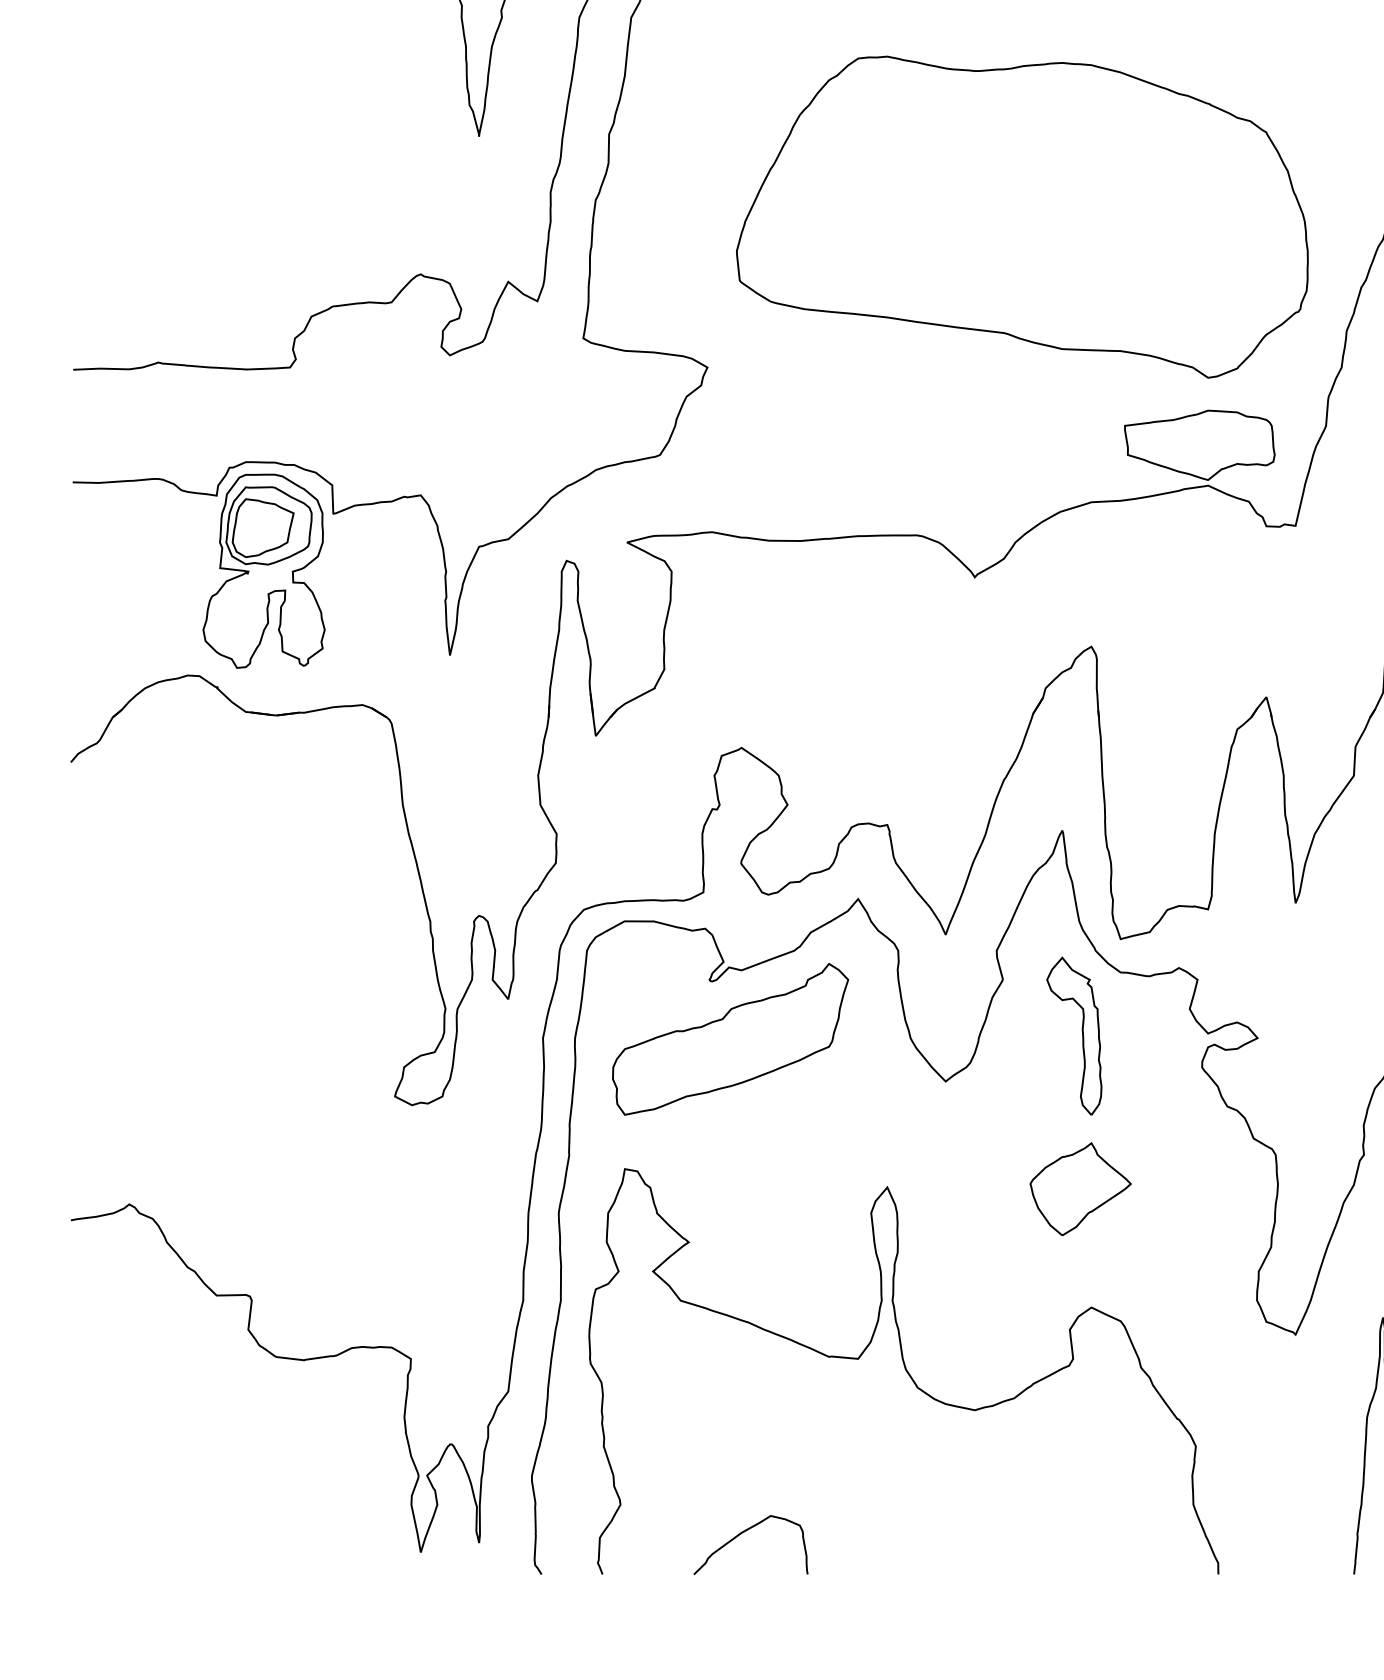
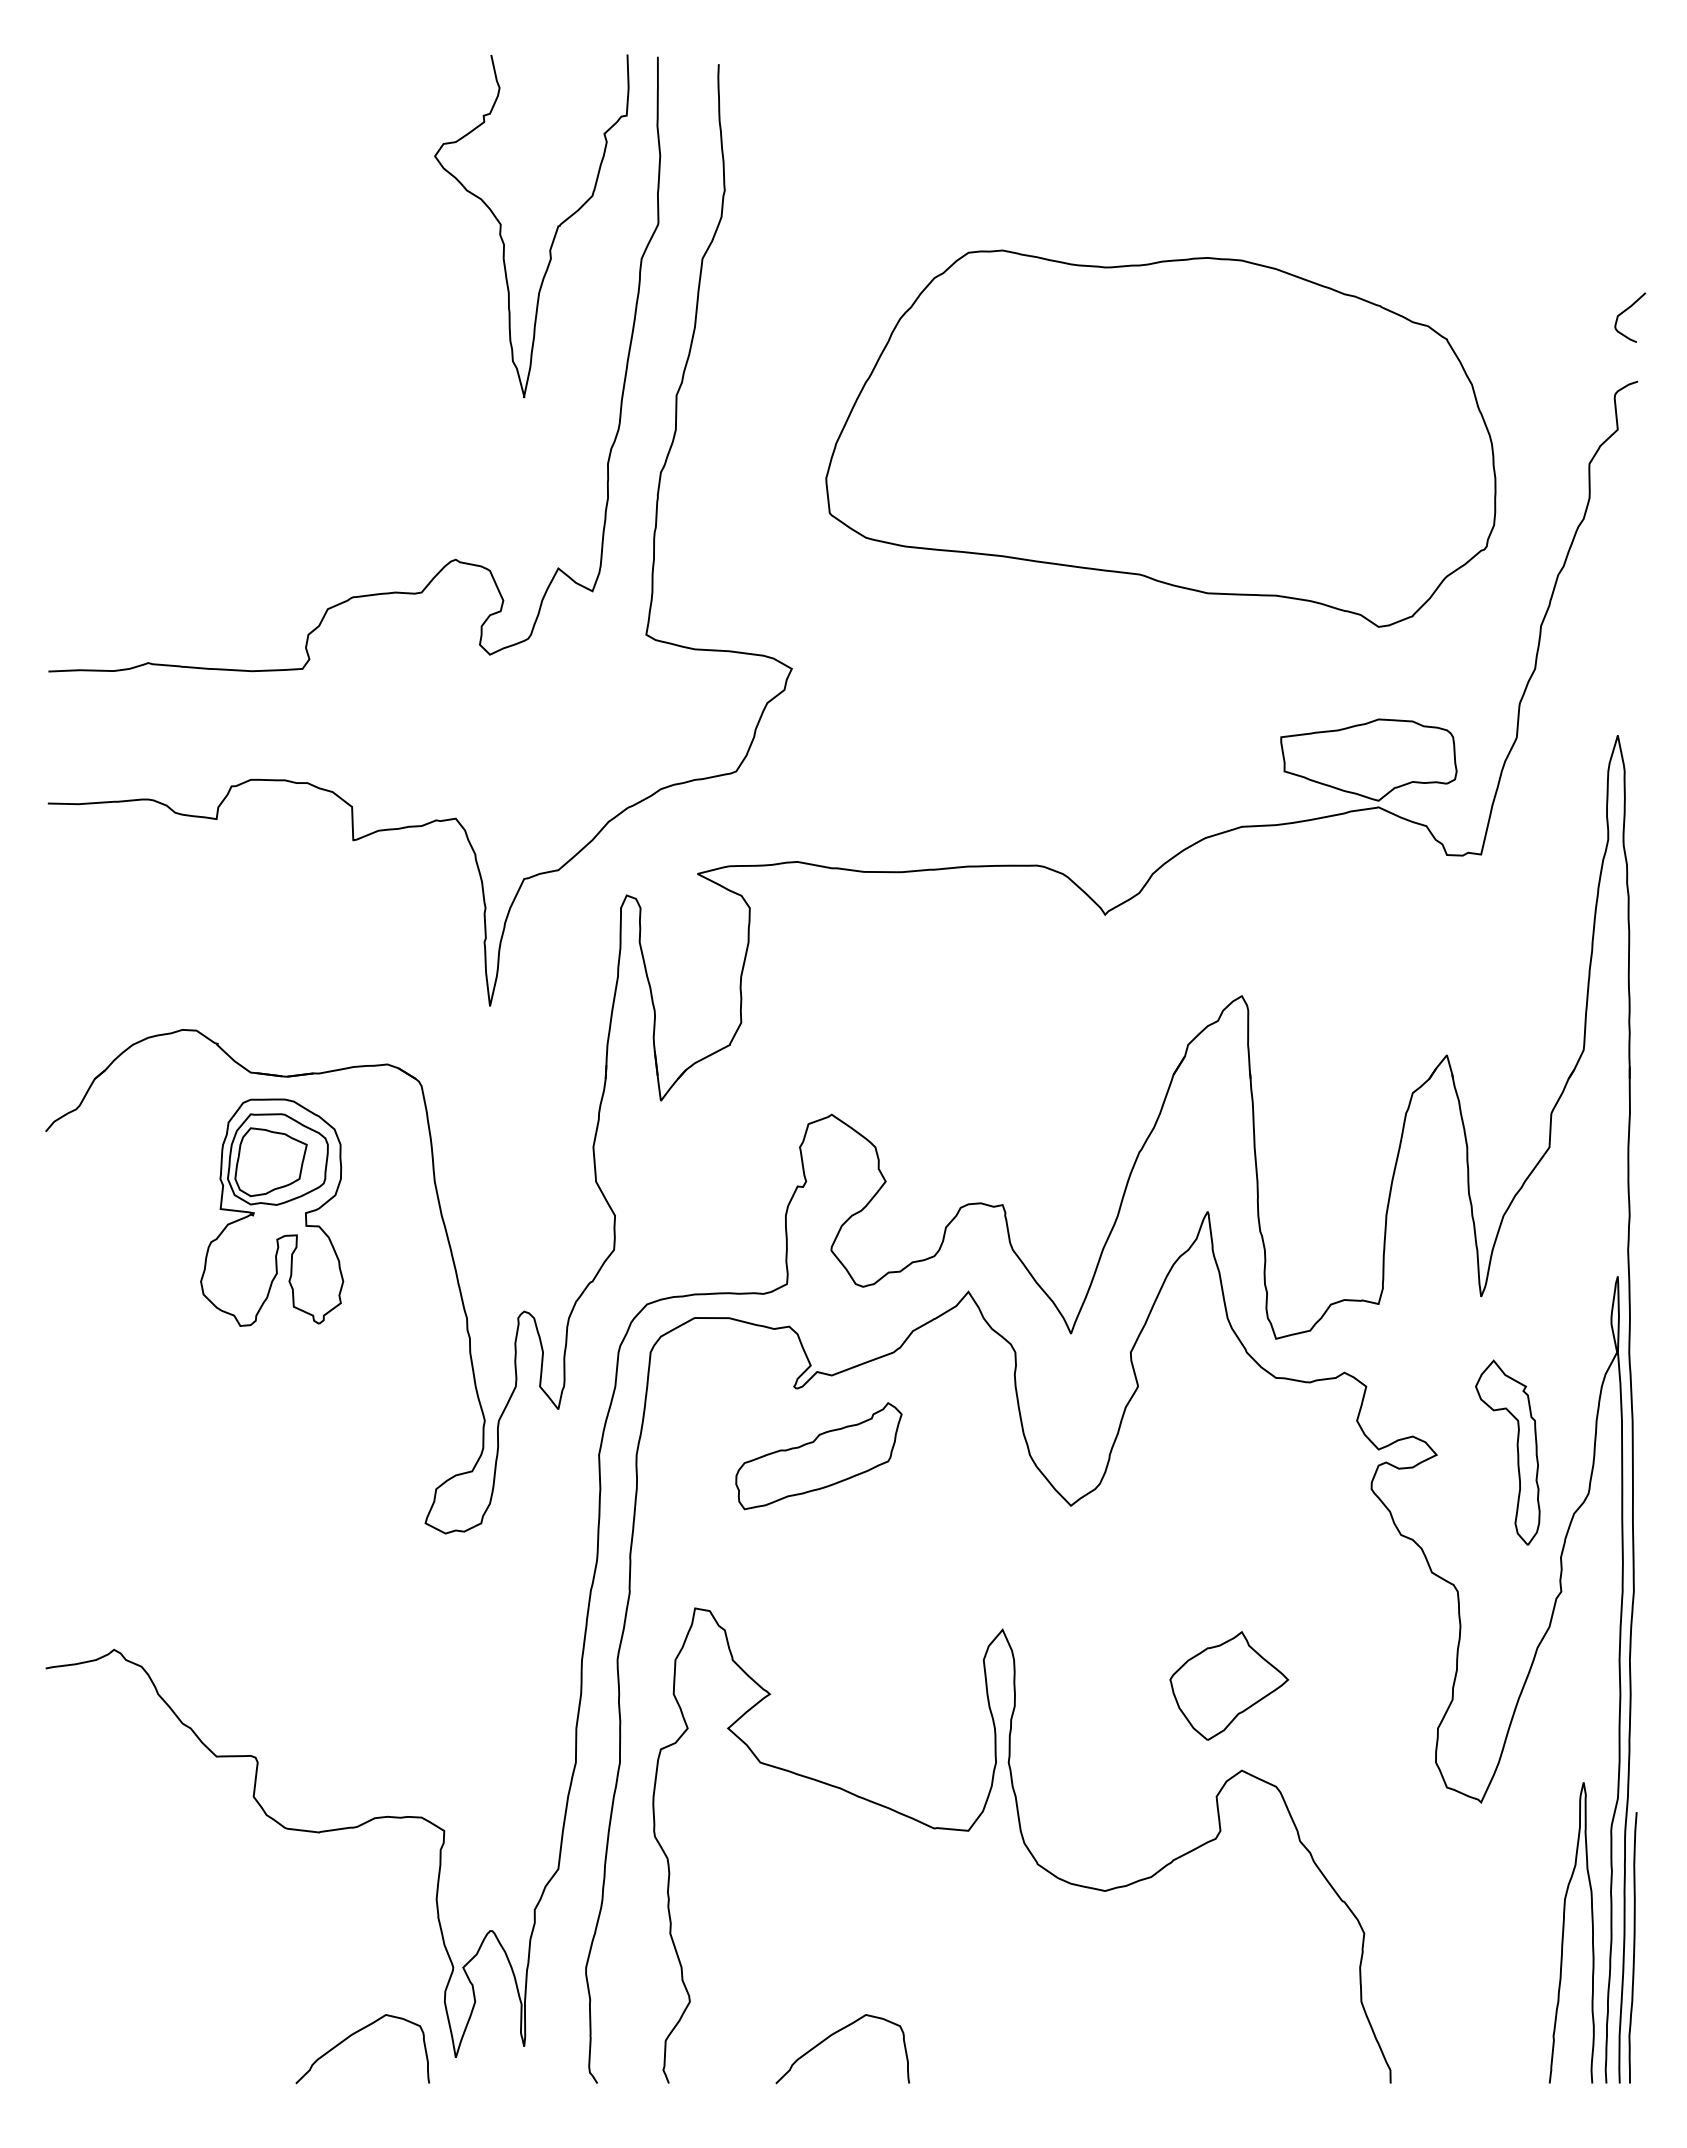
part: (1022, 217) -> (1160, 438), moved
part: (264, 571) -> (272, 1212), moved
part: (1082, 1036) -> (1517, 1452), moved
part: (730, 1038) -> (818, 1455), size x0.6
part: (1080, 1188) -> (1229, 1685), moved
curve: (334, 1532) -> (354, 2034), added

